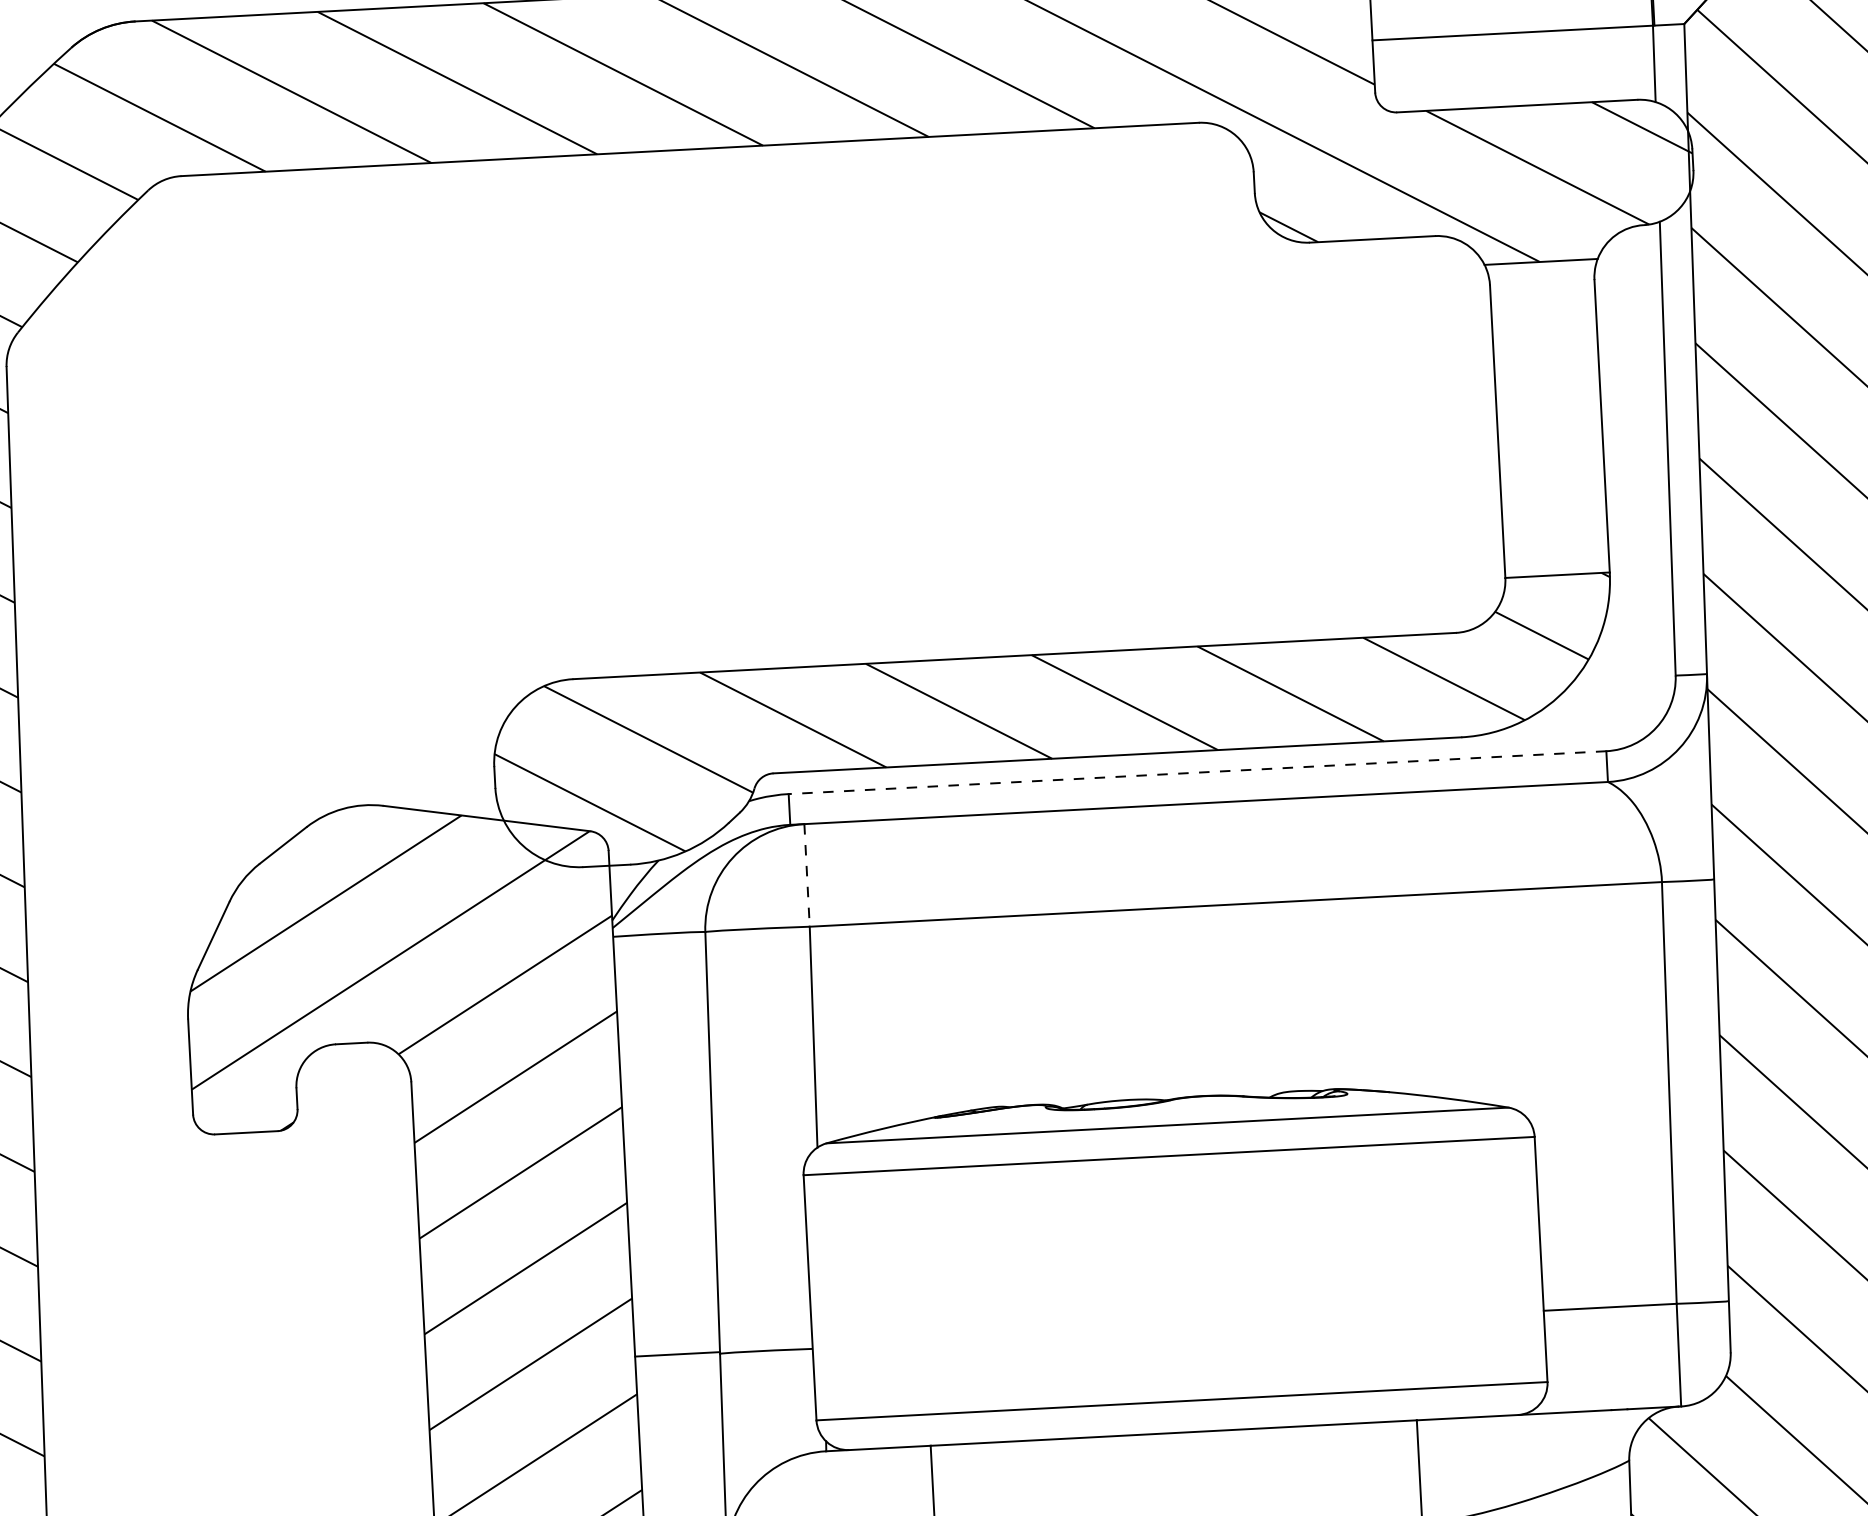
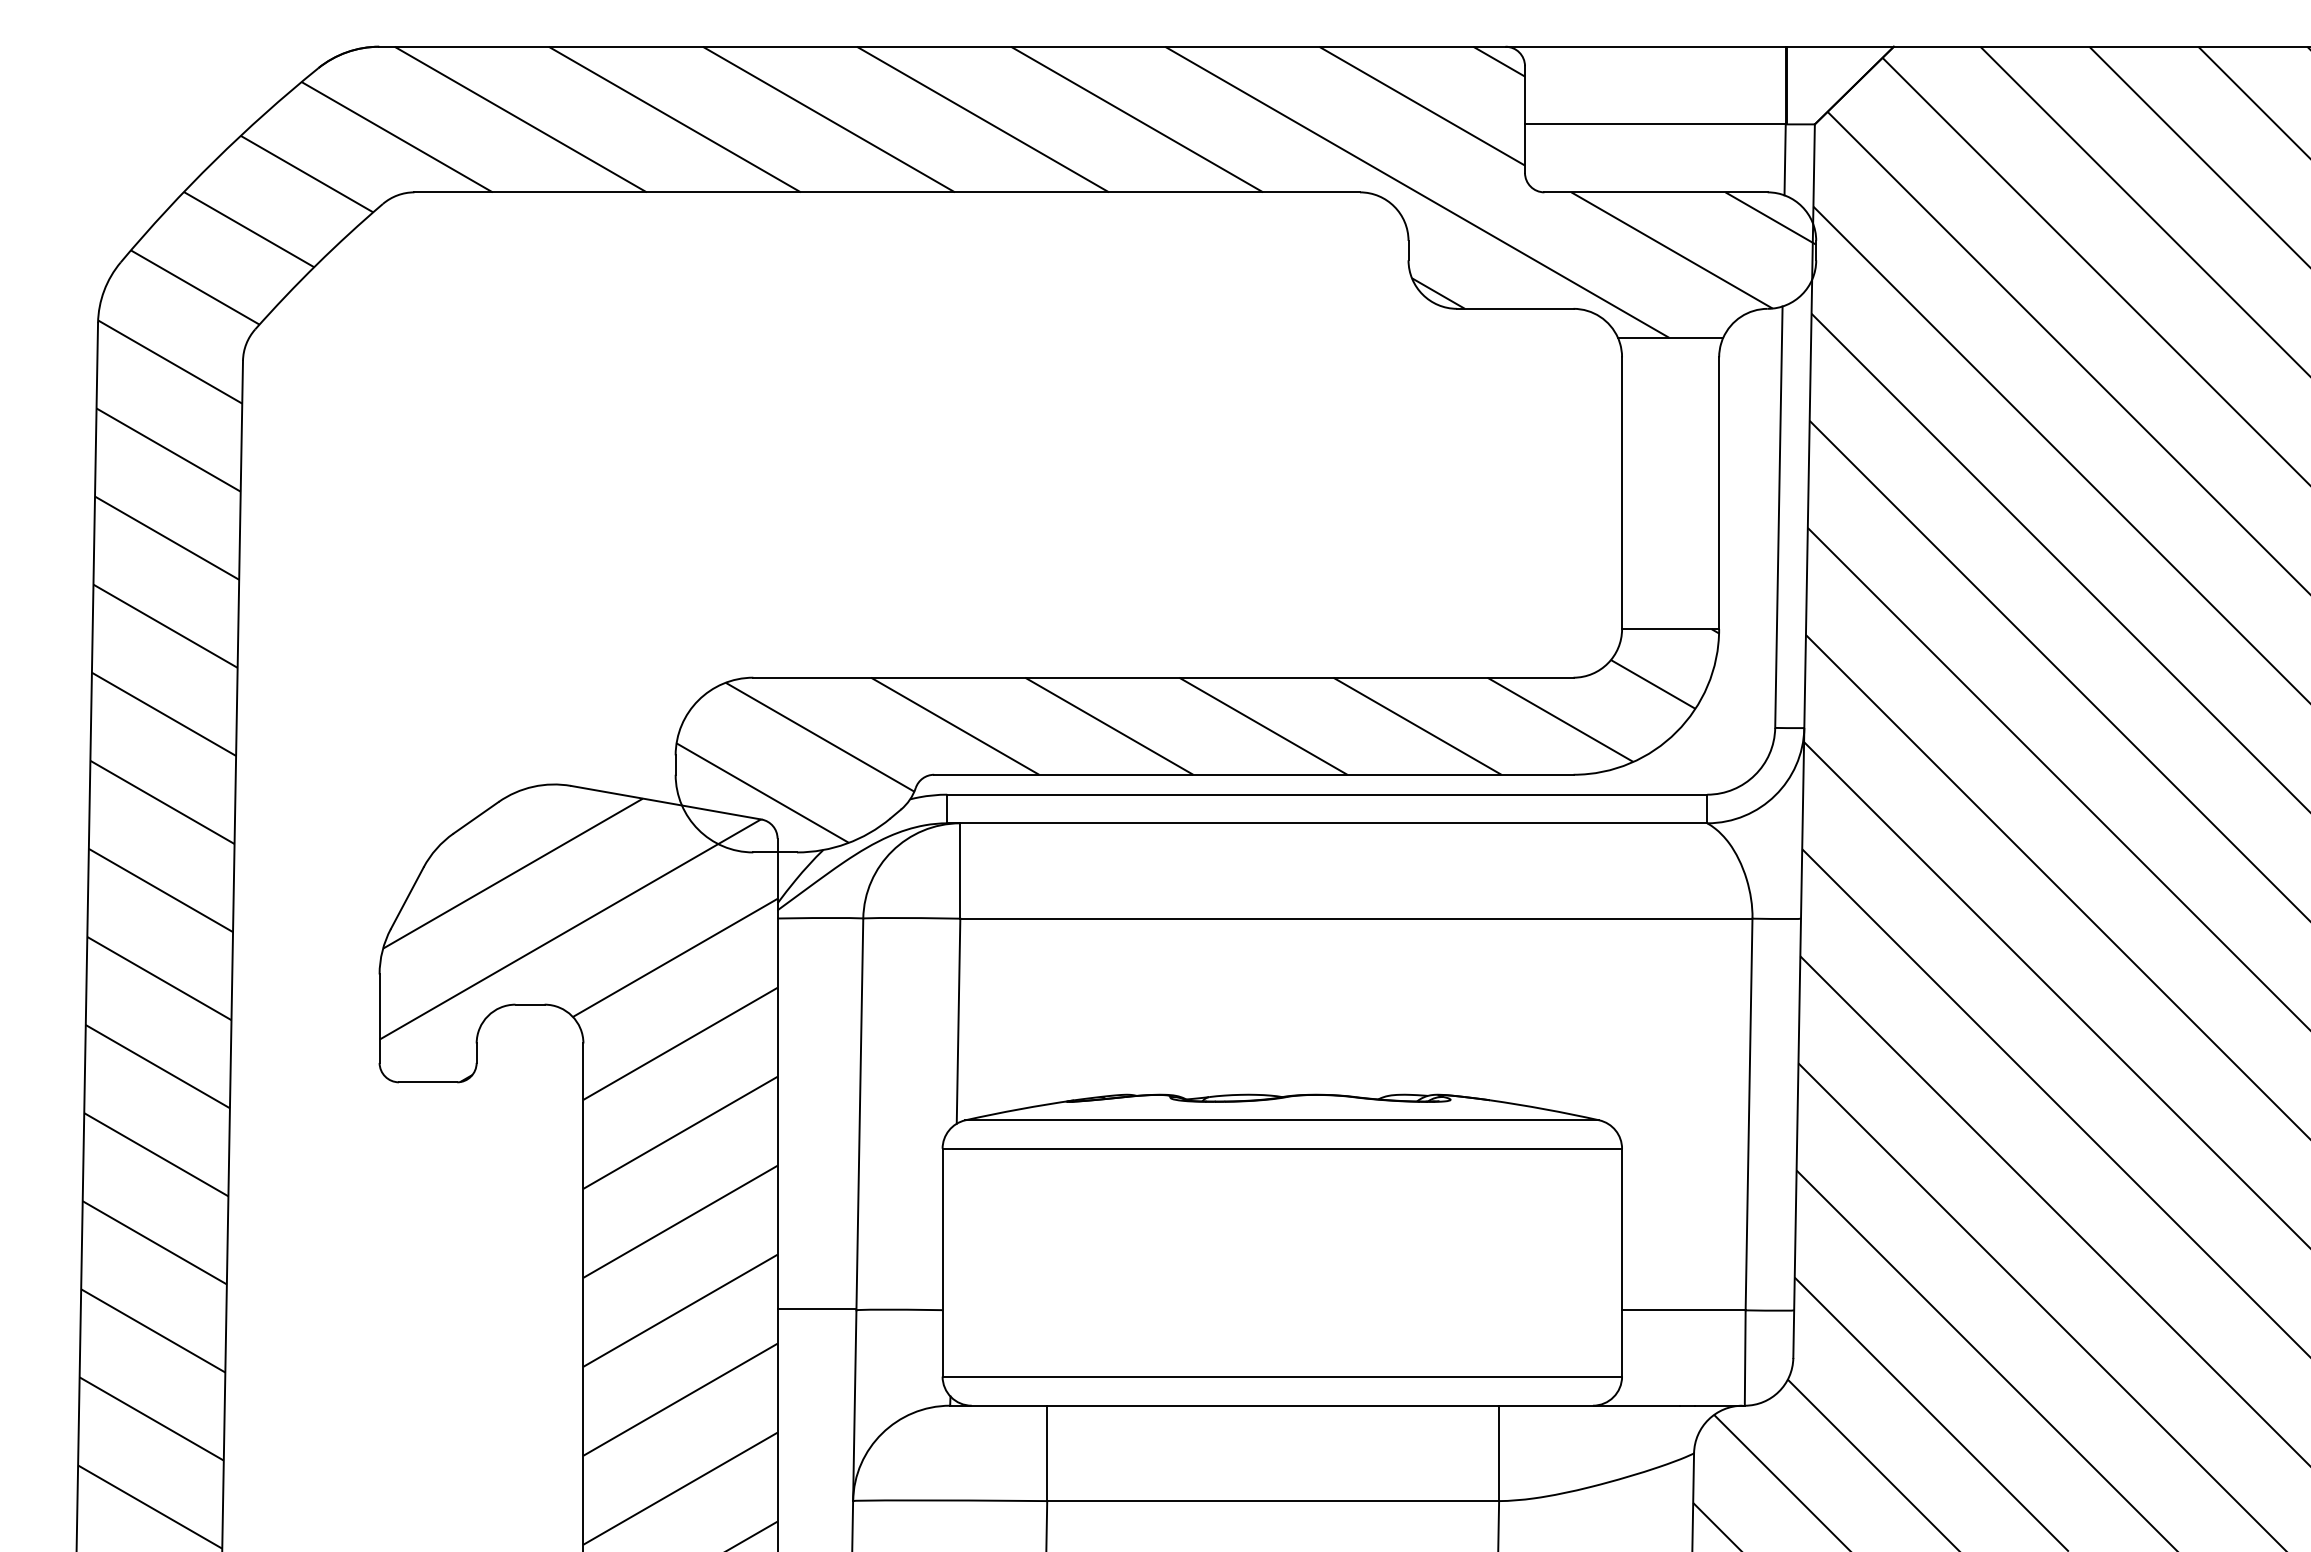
line: (1196, 772) -> (1326, 794), dashed -> solid
line: (807, 875) -> (960, 871), dashed -> solid

